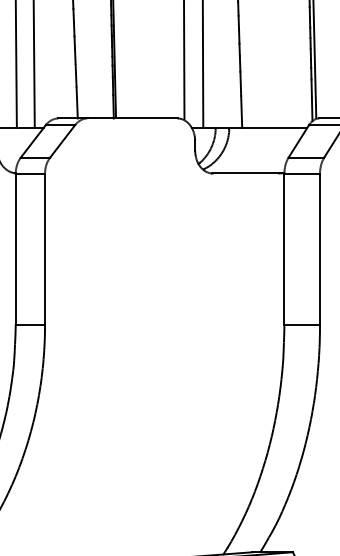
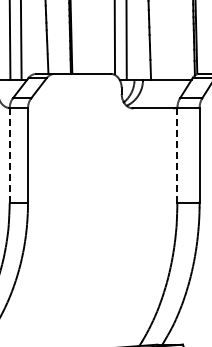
line: (15, 249) -> (9, 155), solid -> dashed
line: (284, 249) -> (177, 155), solid -> dashed

